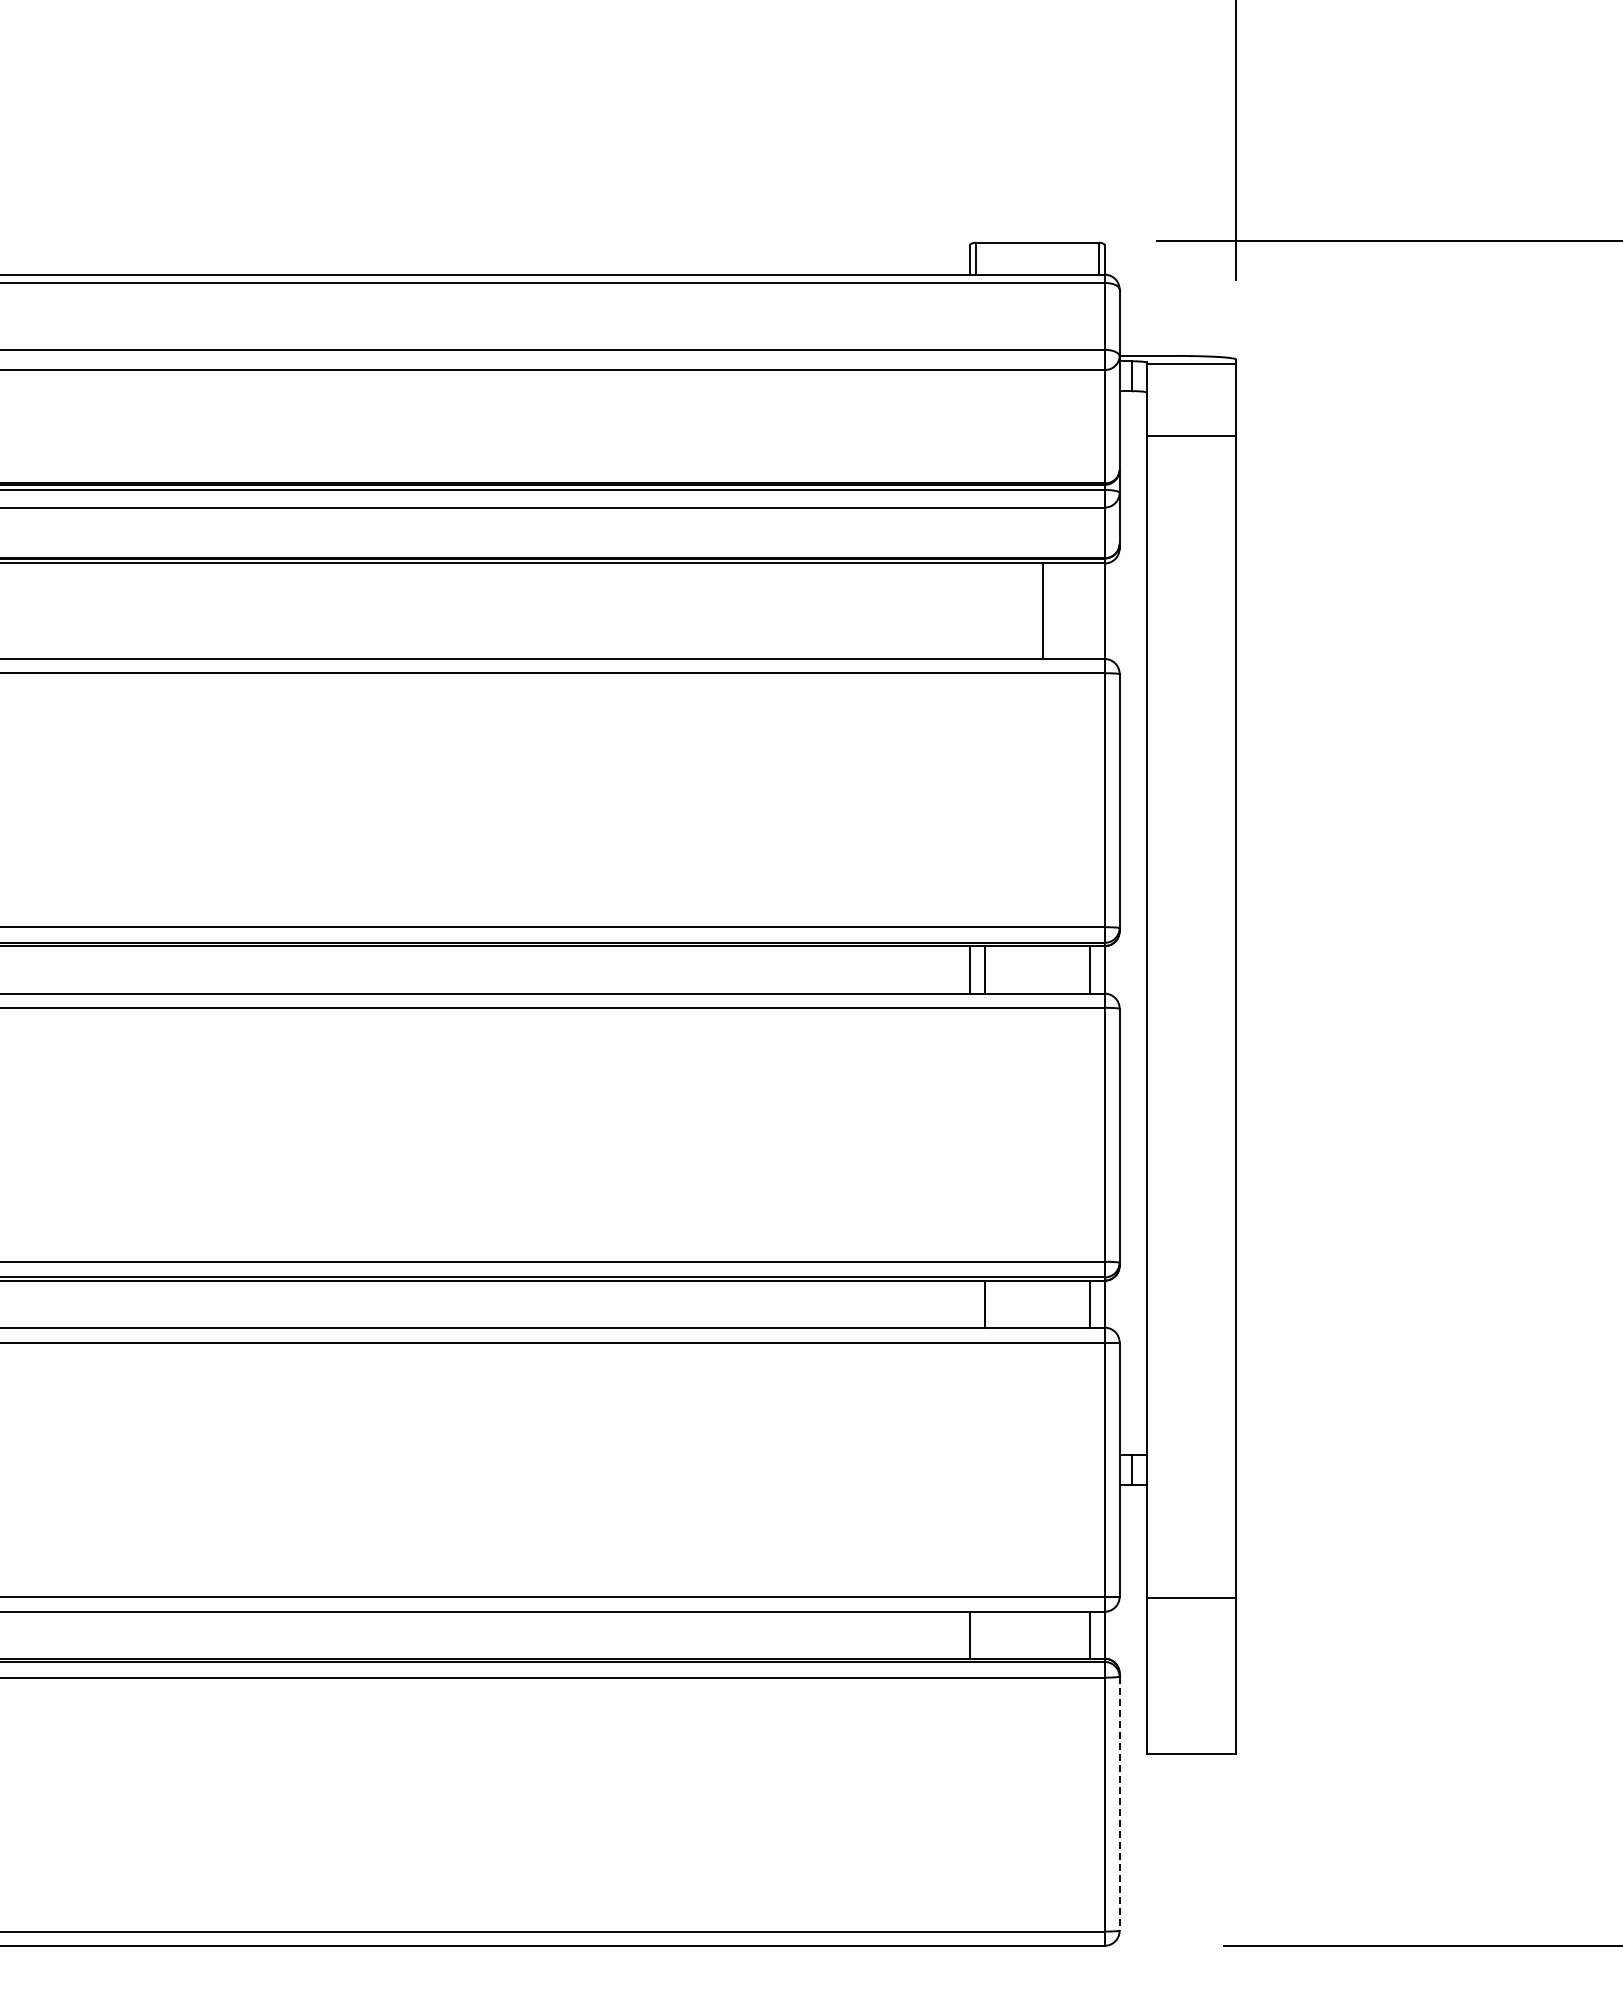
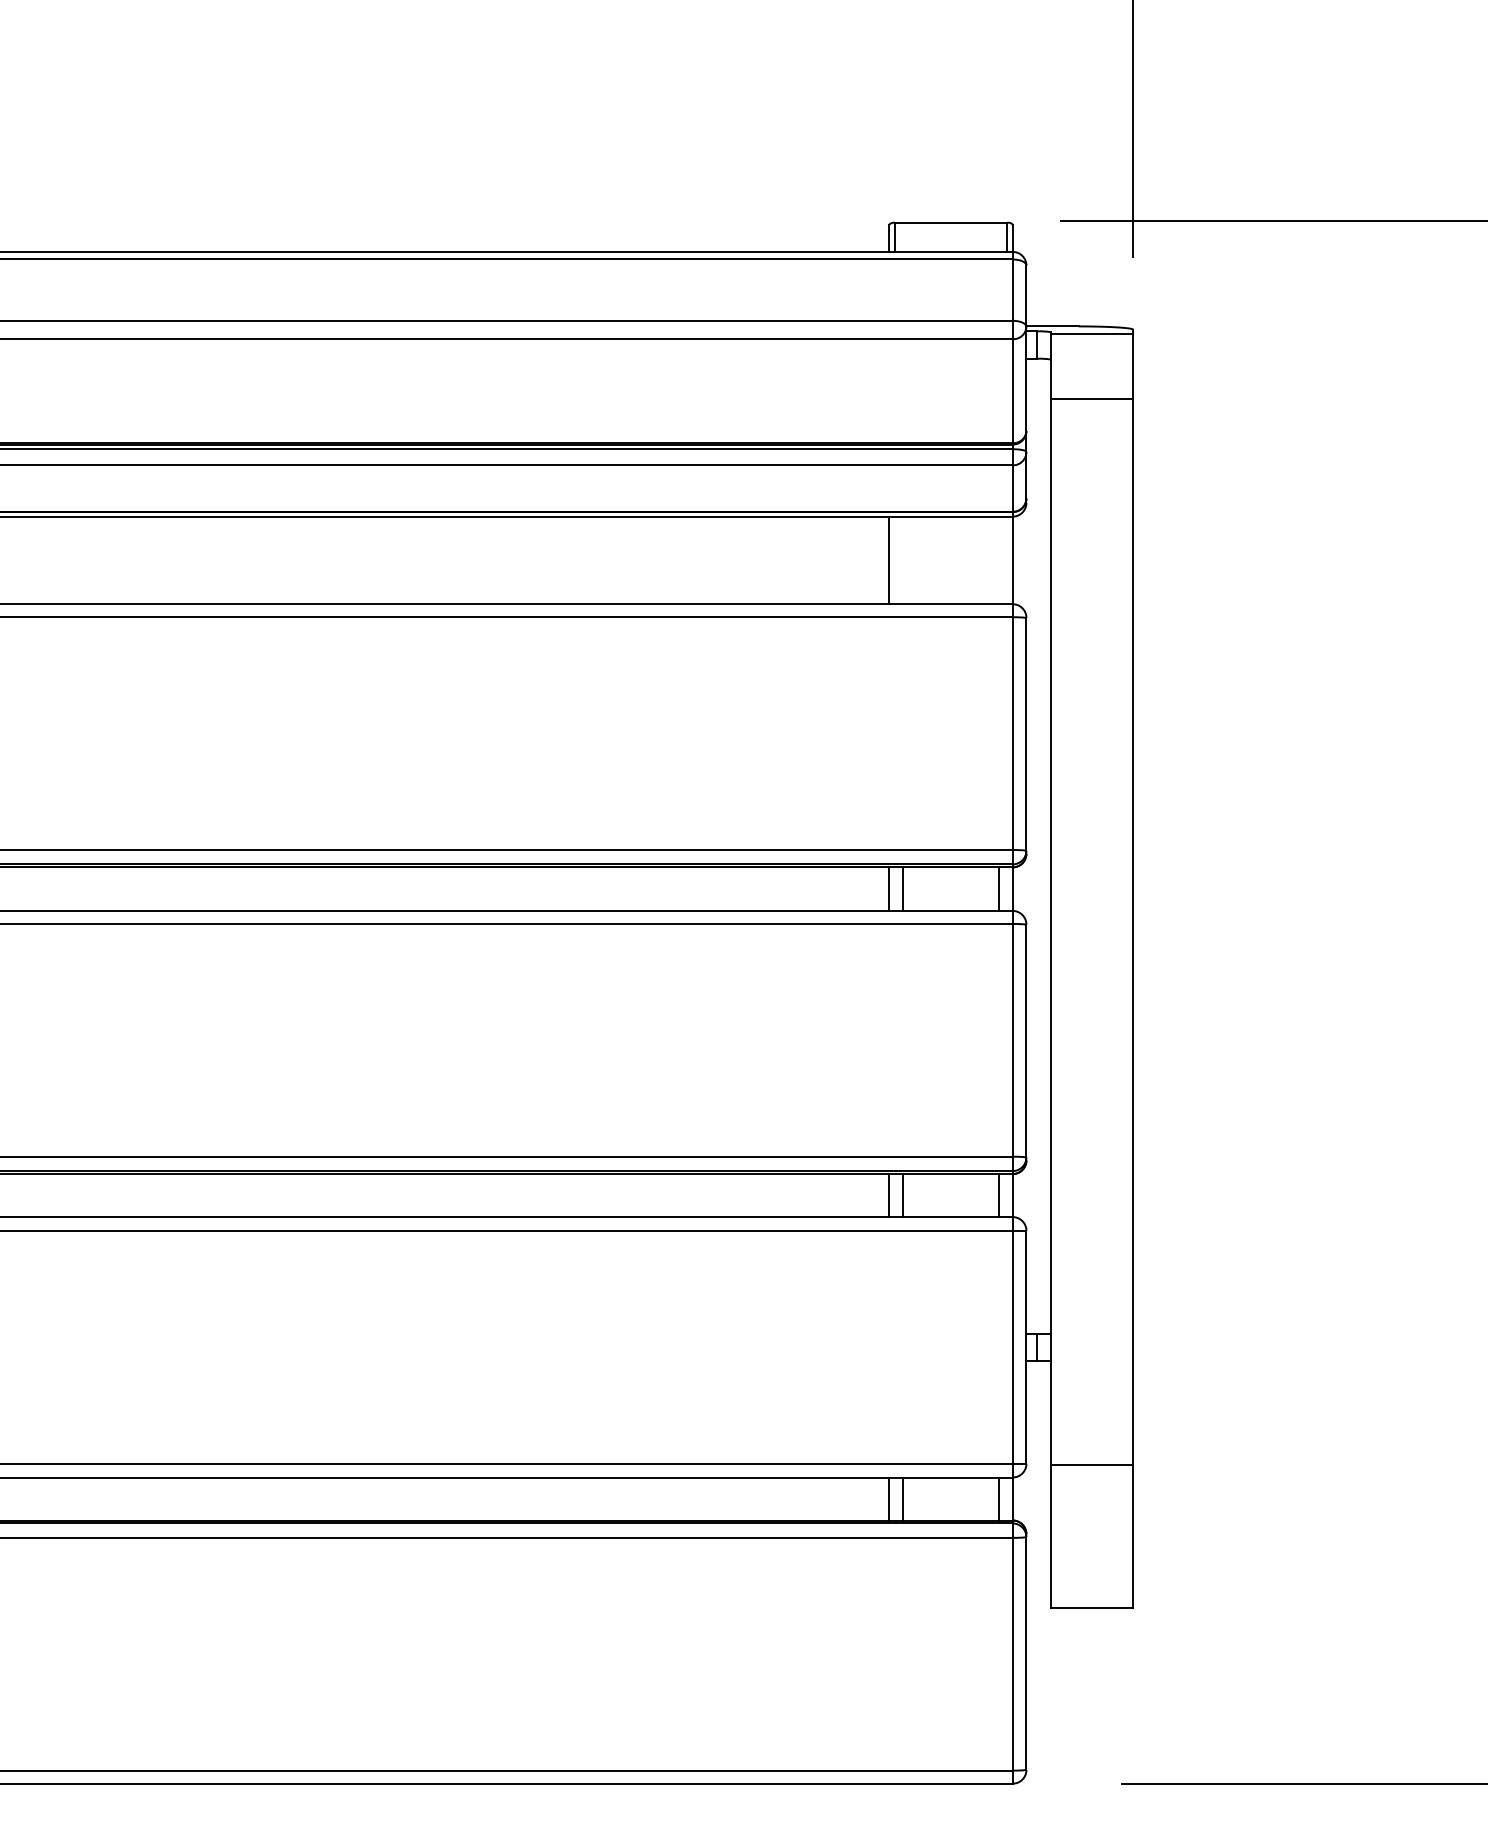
line: (1043, 611) -> (889, 560), moved
line: (970, 1303) -> (889, 1194), added
line: (985, 1634) -> (903, 1498), added
line: (1119, 1803) -> (1026, 1653), dashed -> solid

